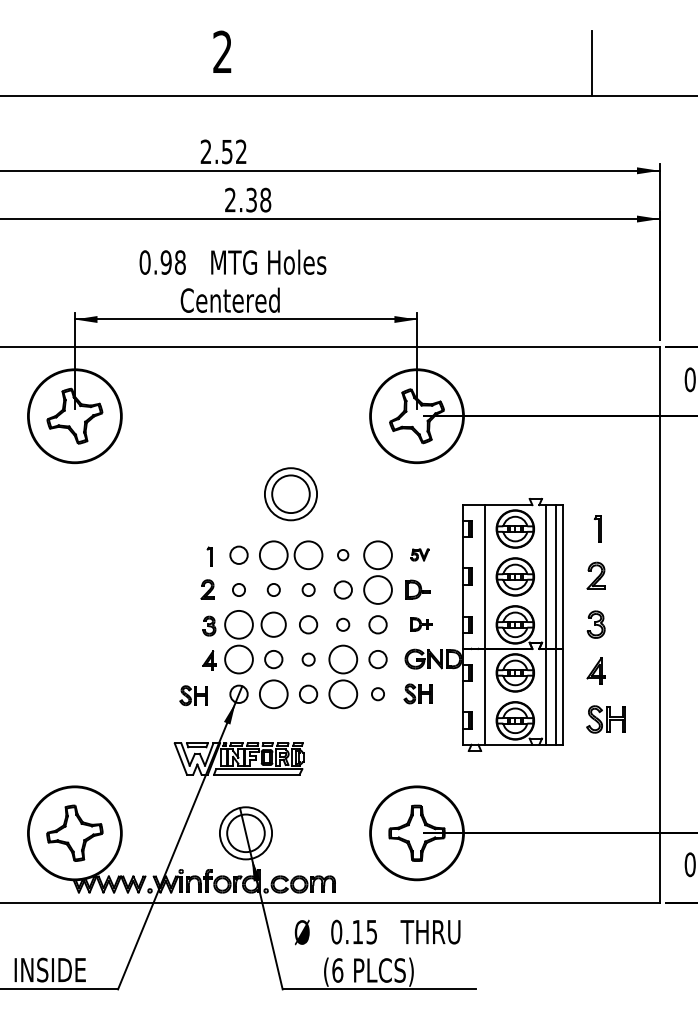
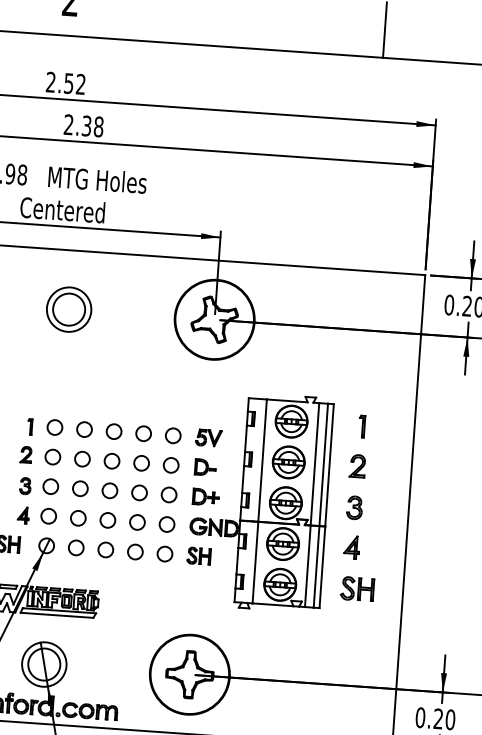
part: (290, 494) -> (68, 309), moved
circle: (273, 554) -> (84, 428), size x0.62
circle: (308, 554) -> (114, 431), size x0.62
circle: (342, 554) -> (143, 433), size x1.67
circle: (377, 554) -> (172, 435), size x0.62
part: (419, 554) -> (208, 437), size x1.67
circle: (238, 589) -> (52, 456), size x1.43
circle: (273, 589) -> (82, 458), size x1.43
circle: (308, 589) -> (112, 460), size x1.43
circle: (377, 589) -> (170, 464), size x0.62
circle: (238, 624) -> (50, 486), size x0.62
circle: (273, 624) -> (80, 488), size x0.71
circle: (342, 624) -> (138, 492), size x1.43
part: (420, 624) -> (205, 497), size x1.43
circle: (238, 659) -> (48, 516), size x0.62
circle: (308, 659) -> (107, 520), size x1.43
circle: (342, 659) -> (136, 522), size x0.62
circle: (273, 693) -> (76, 547), size x0.62
circle: (342, 693) -> (134, 551), size x0.62
circle: (377, 693) -> (164, 553), size x1.43

